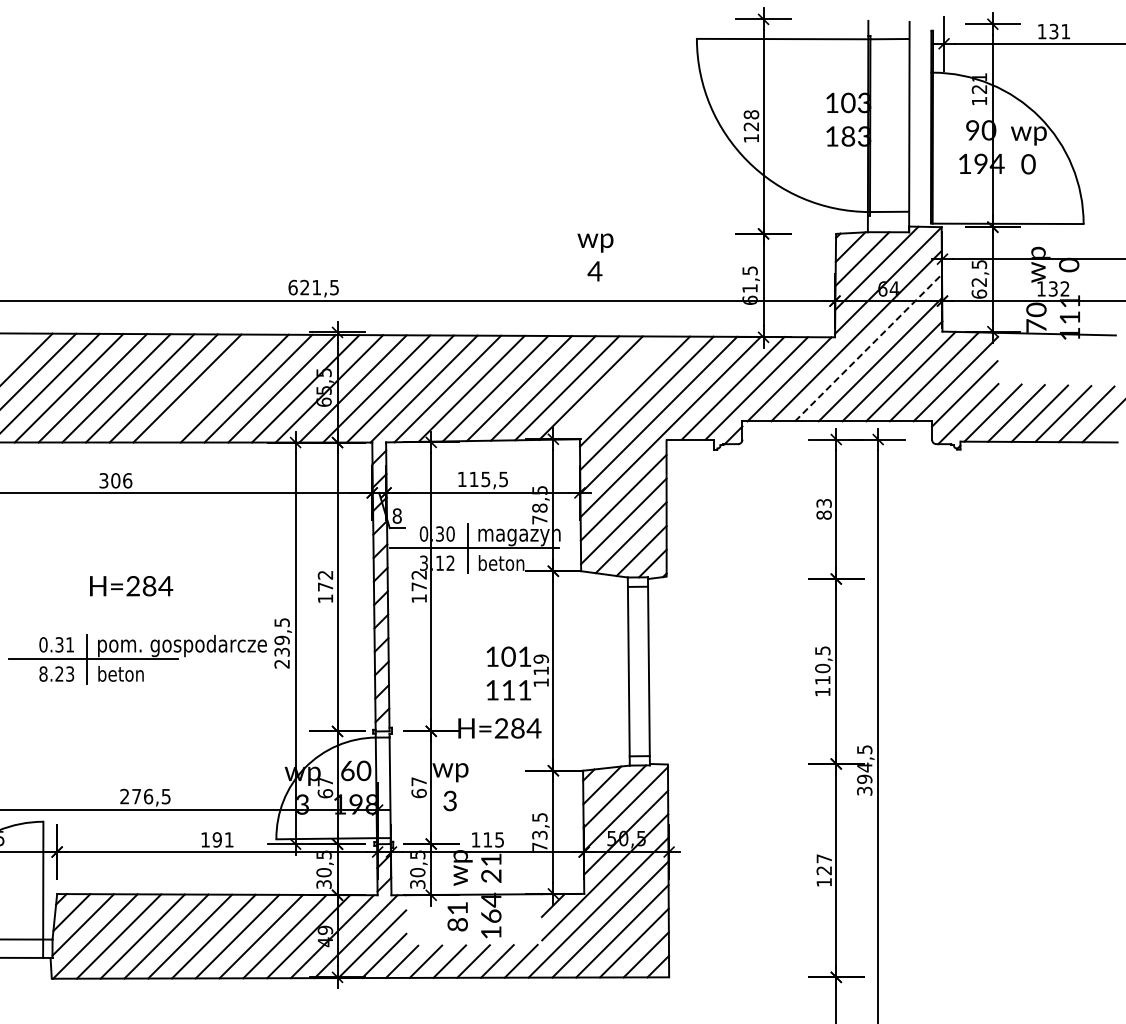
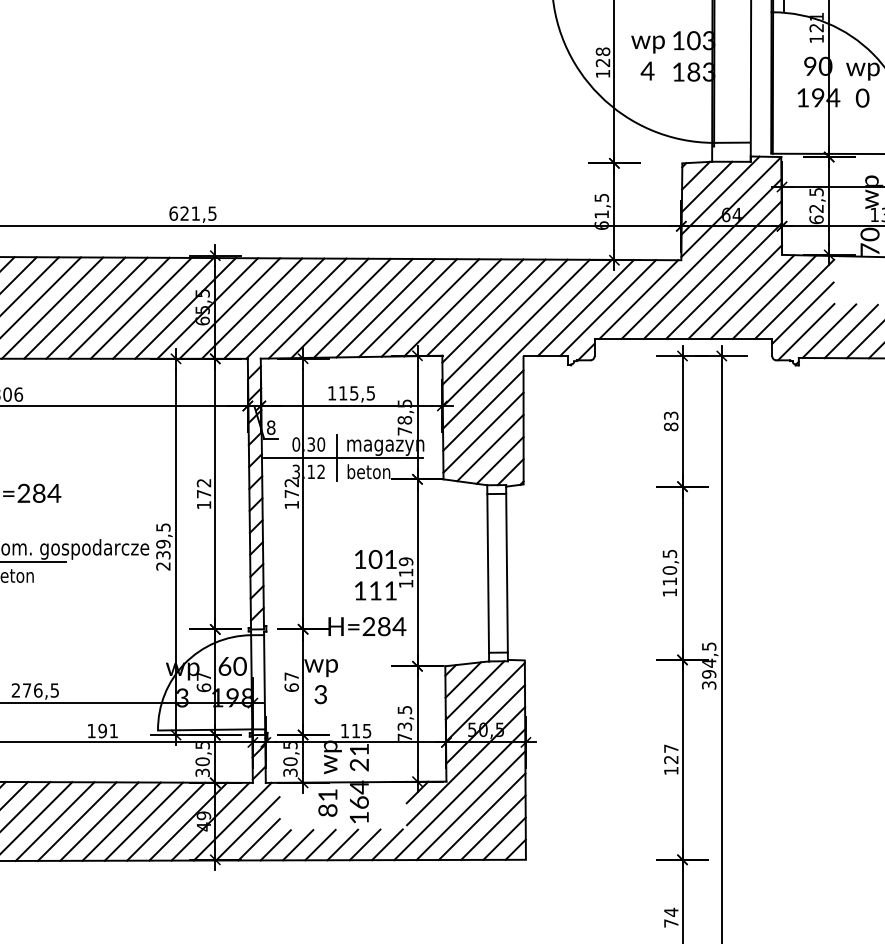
text: (595, 257) -> (648, 58), moved
line: (868, 347) -> (712, 269), dashed -> solid
line: (614, 387) -> (474, 307), added
line: (211, 388) -> (97, 308), added

